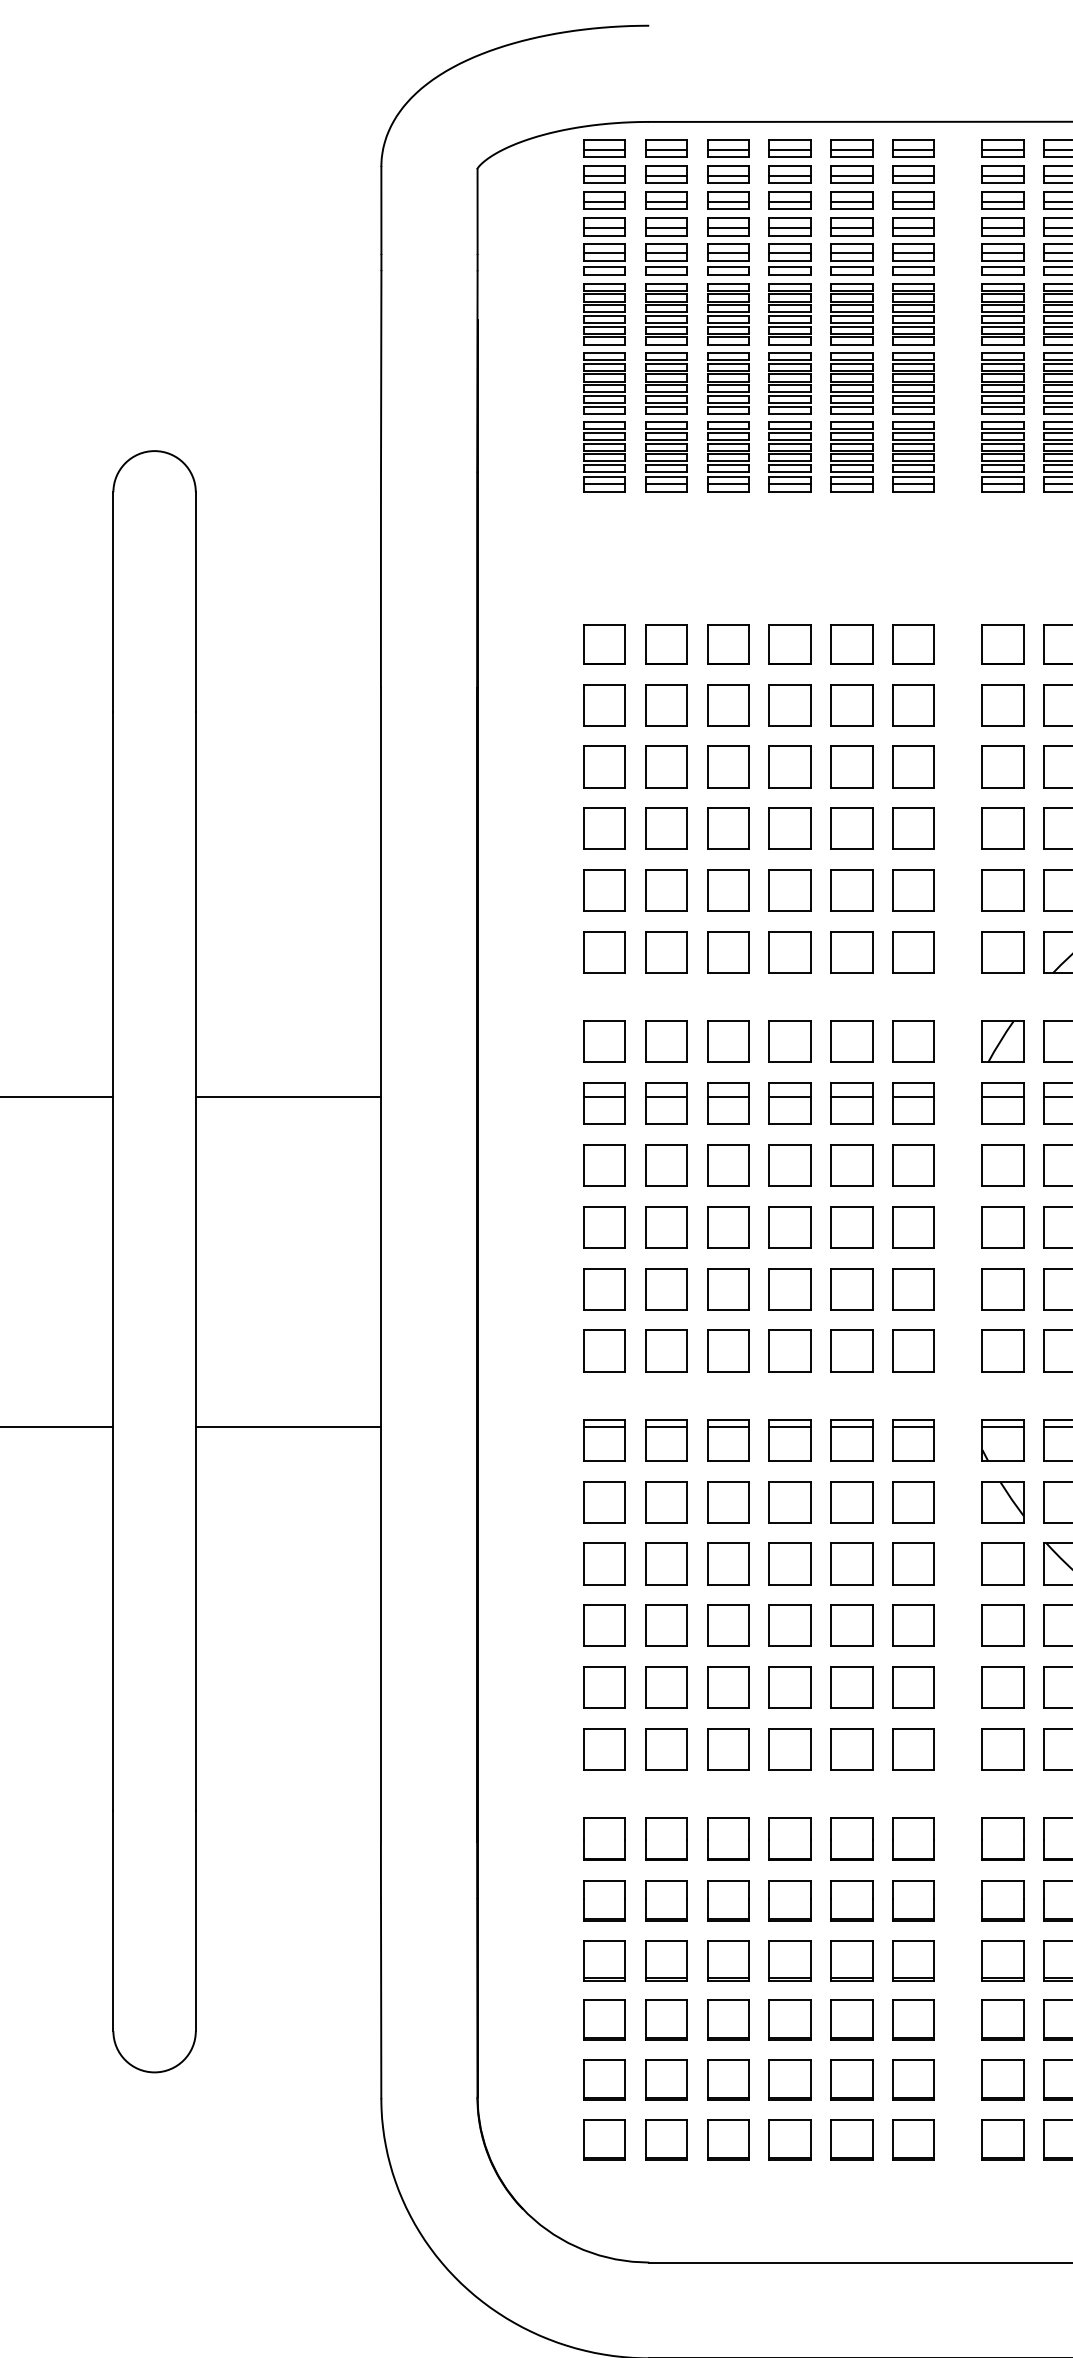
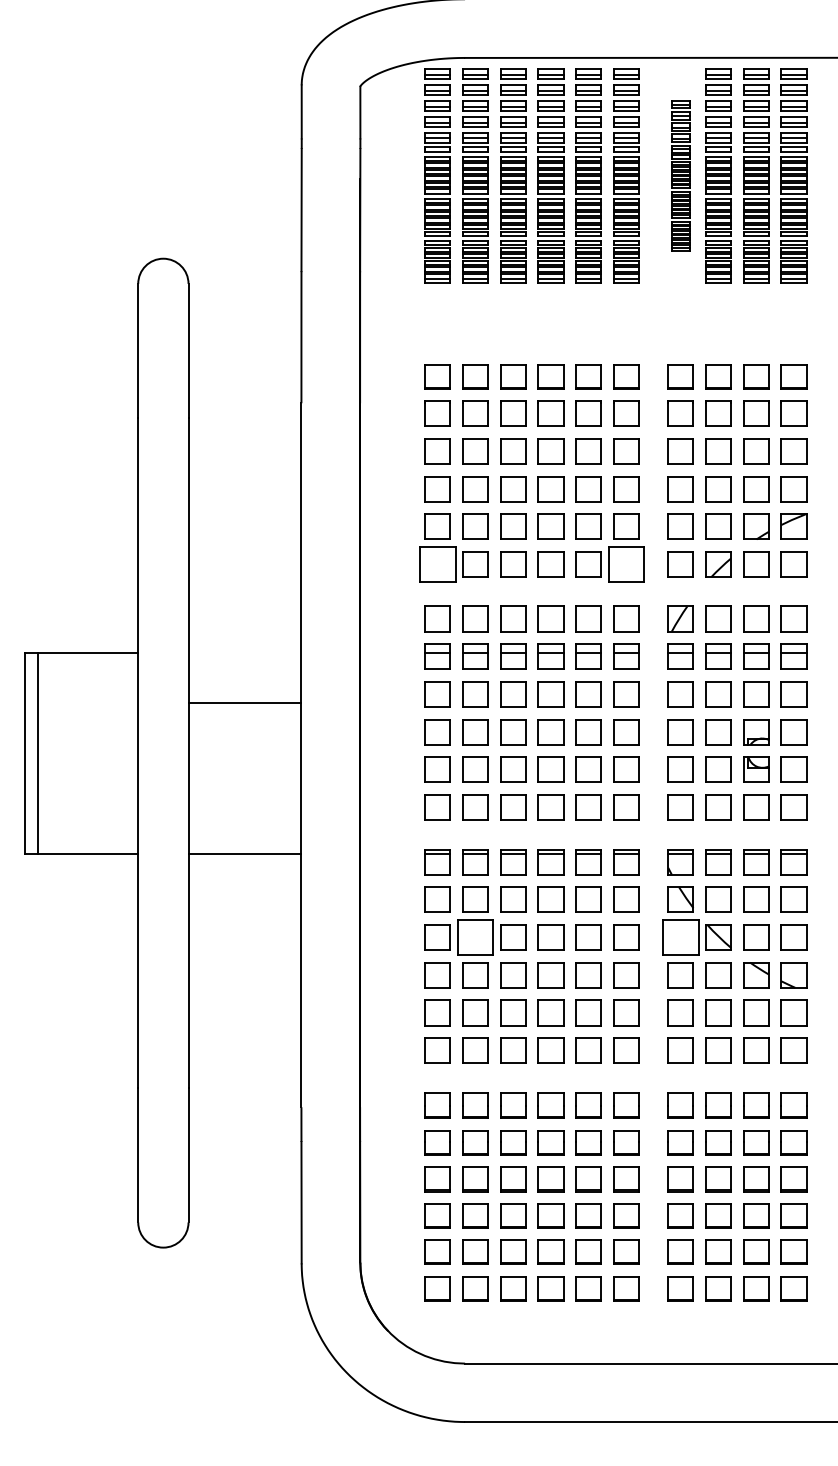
part: (1002, 314) -> (680, 175), size x0.7
part: (604, 952) -> (437, 564), size x1.4
part: (913, 952) -> (626, 564), size x1.4
line: (287, 1096) -> (244, 702), moved
part: (666, 1563) -> (475, 937), size x1.4
part: (1002, 1563) -> (680, 937), size x1.4

